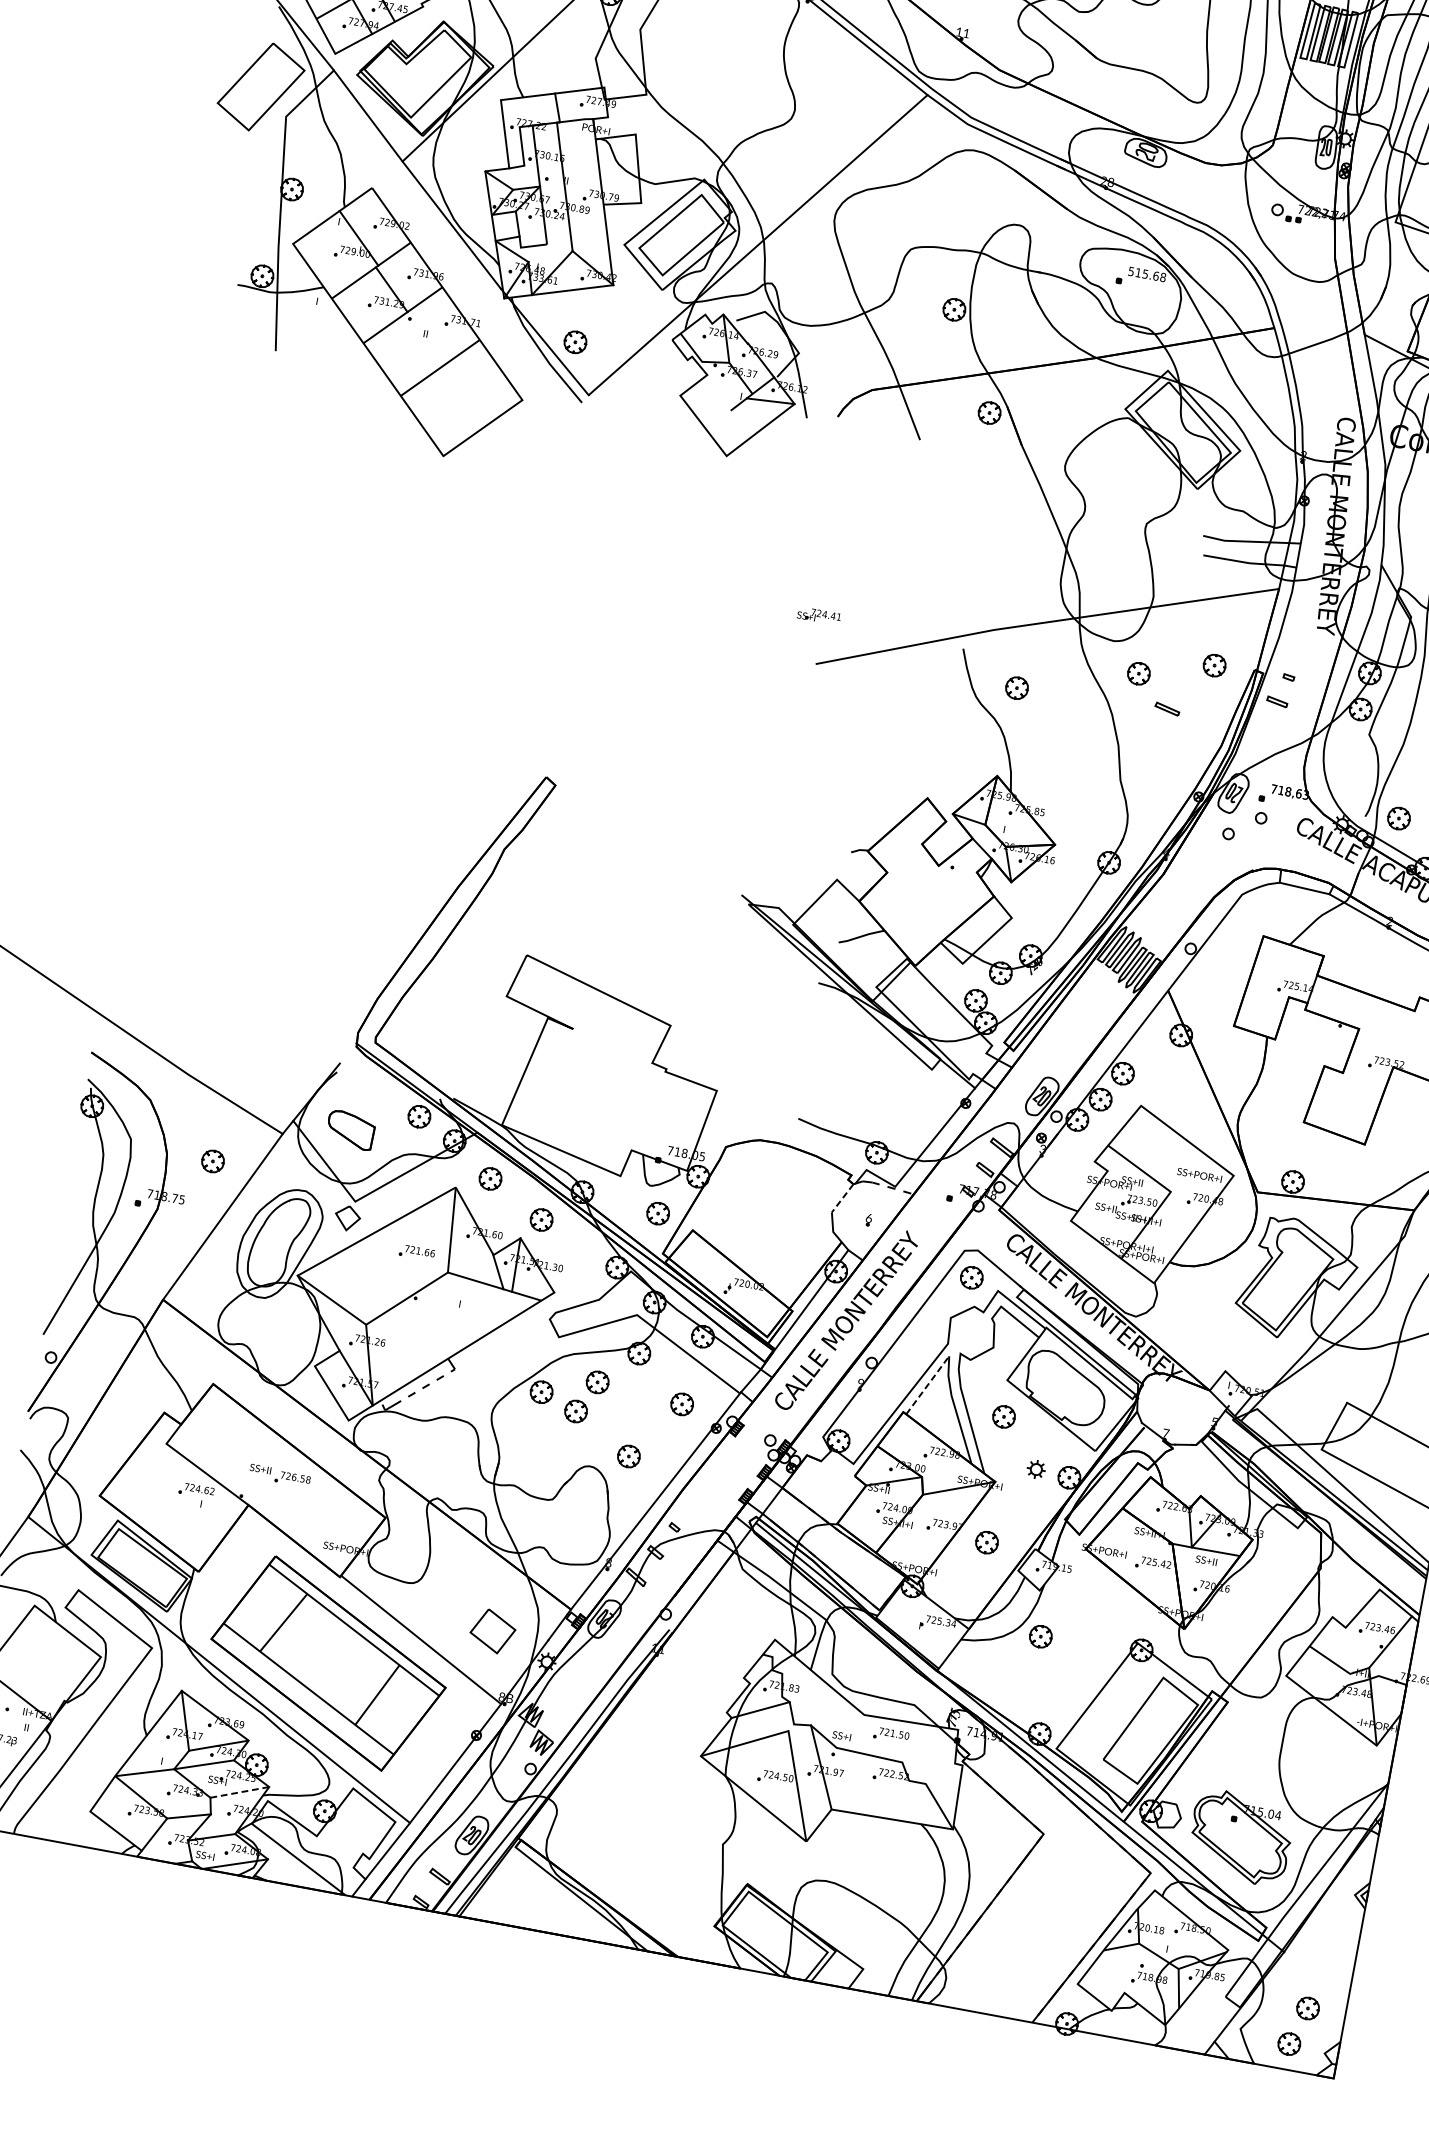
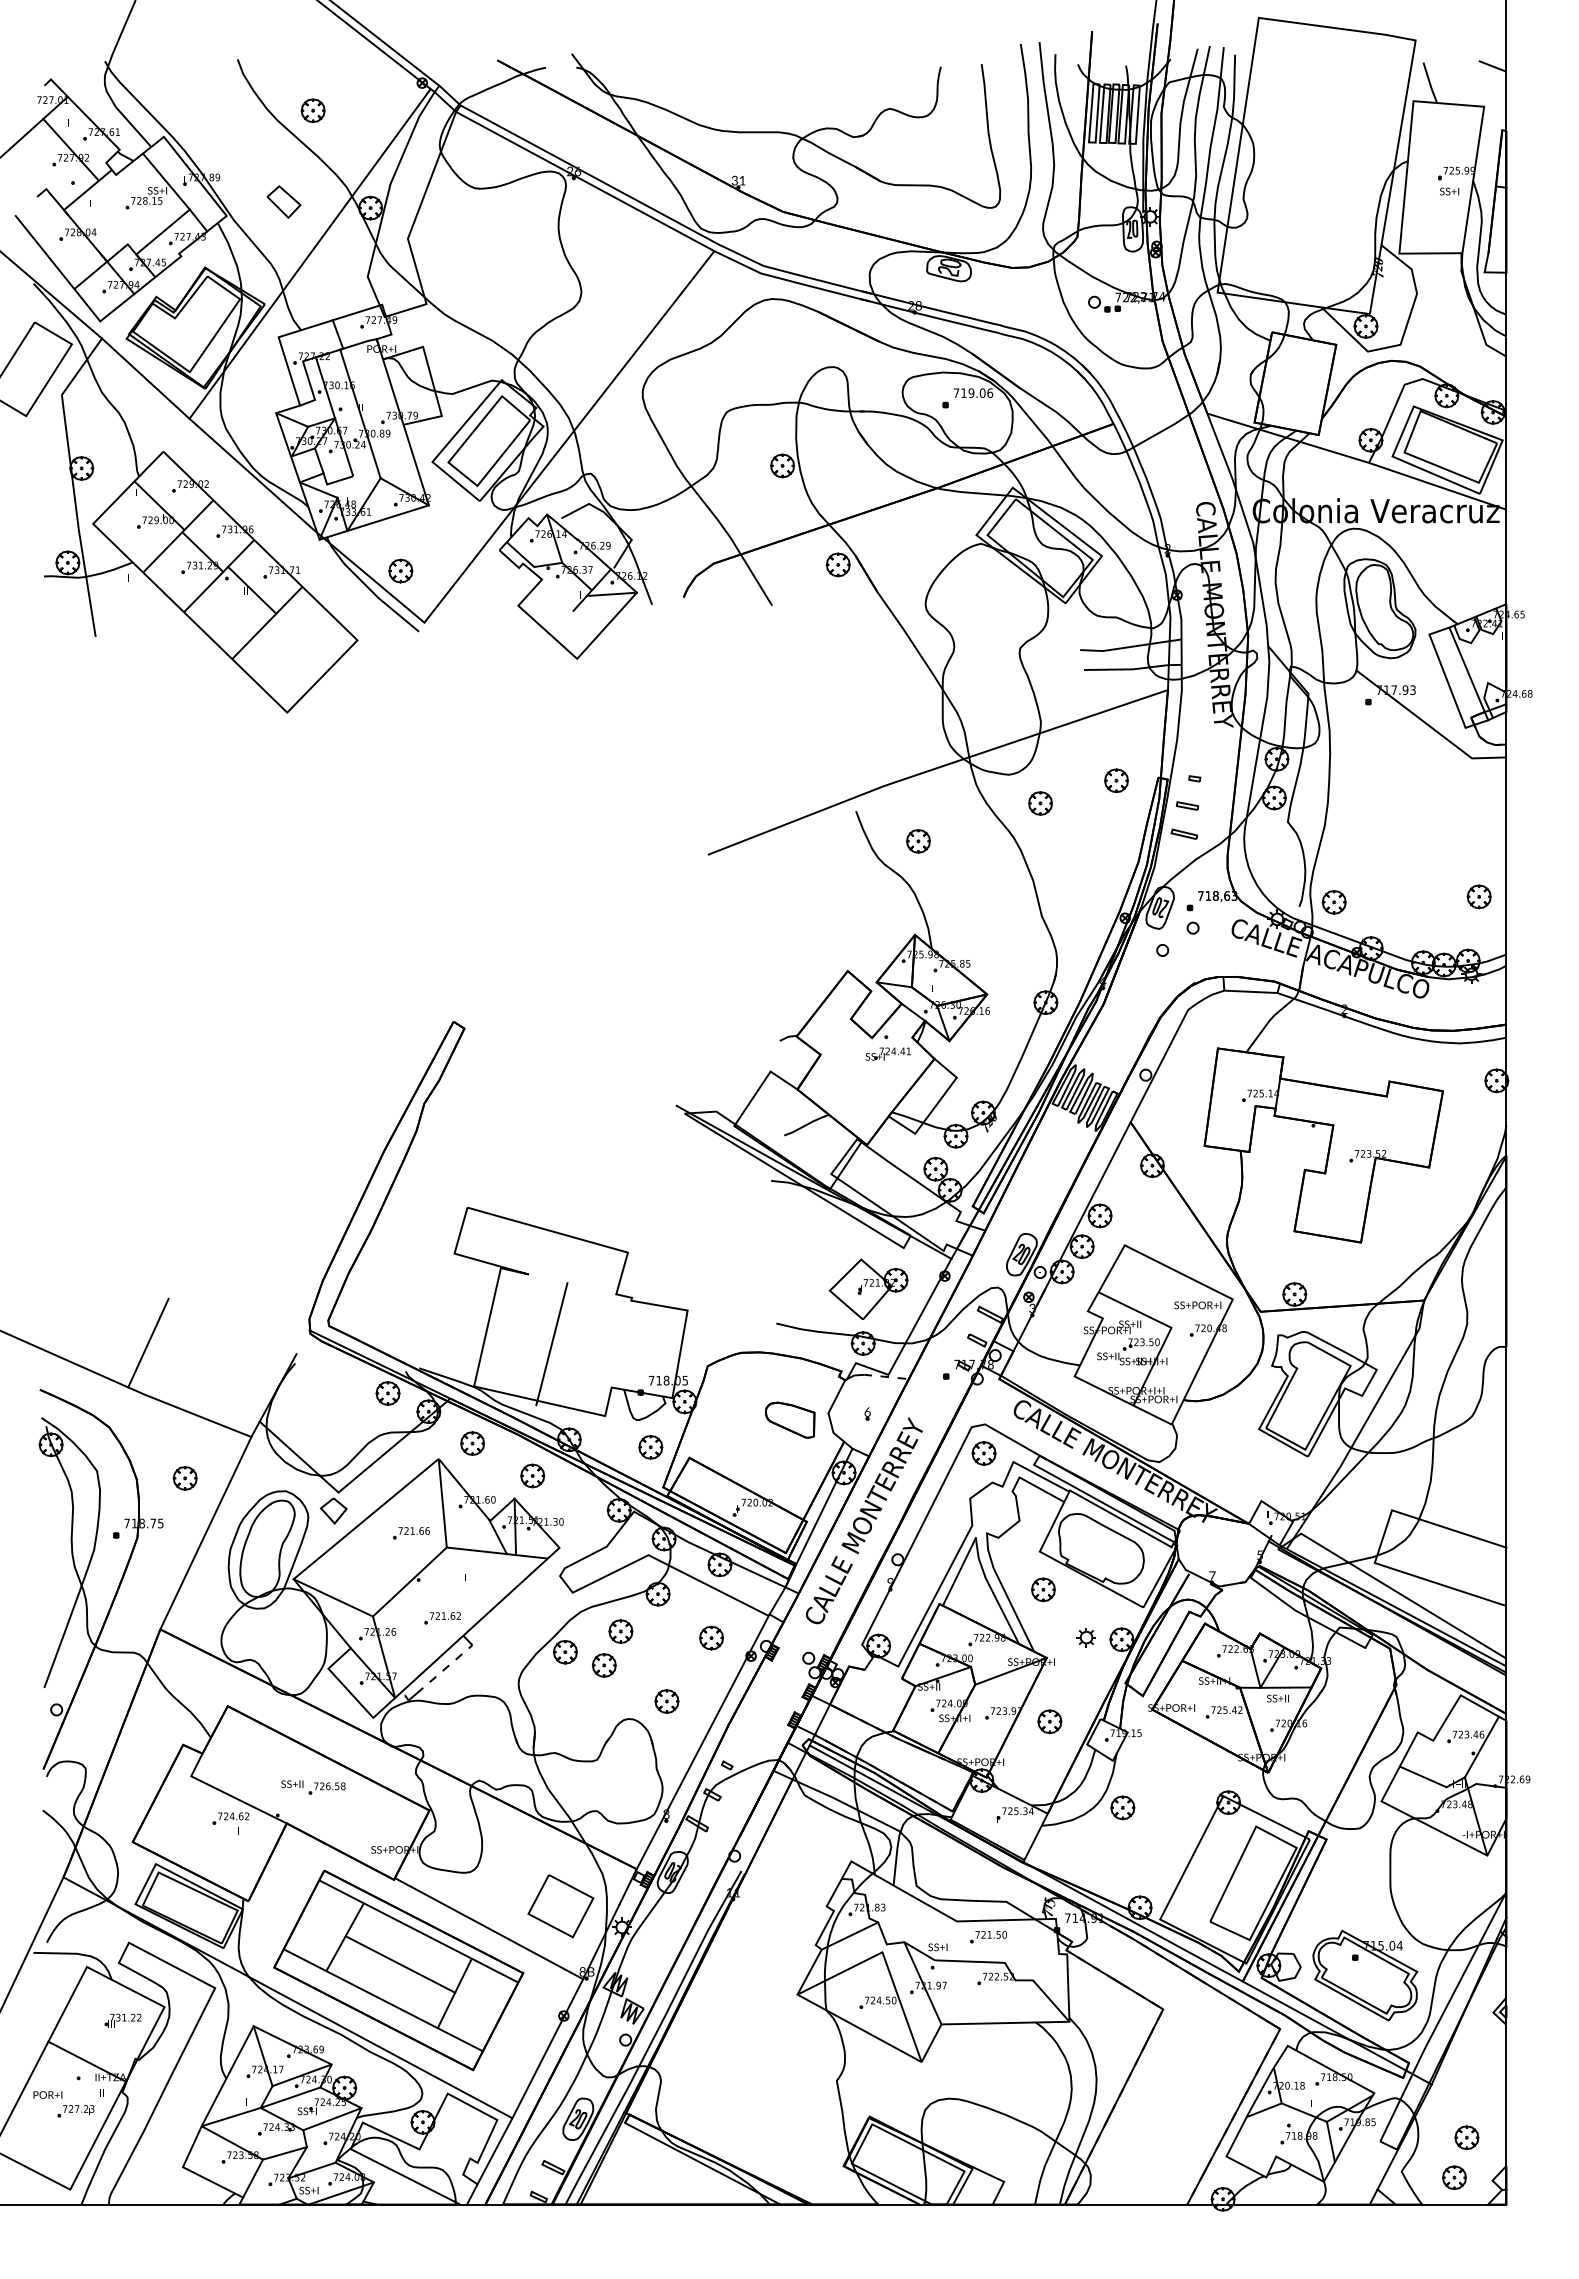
text: (958, 31) -> (734, 180), 11 -> 31
text: (1147, 274) -> (973, 393), 515.68 -> 719.06
line: (432, 333) -> (252, 589), added
part: (818, 615) -> (887, 1053), moved
part: (1167, 708) -> (1184, 833), moved
line: (202, 1026) -> (148, 1342), added
line: (582, 1099) -> (551, 1344), added
part: (891, 1101) -> (868, 1288), added
part: (351, 1129) -> (790, 1419), moved
line: (842, 1199) -> (836, 1397), dashed -> solid
part: (431, 1338) -> (442, 1618), added
line: (927, 1384) -> (959, 1571), dashed -> solid
part: (492, 1631) -> (560, 1906), size x1.43
line: (331, 1658) -> (400, 1964), added
part: (58, 1662) -> (122, 2020), added
line: (239, 1792) -> (332, 2119), dashed -> solid

